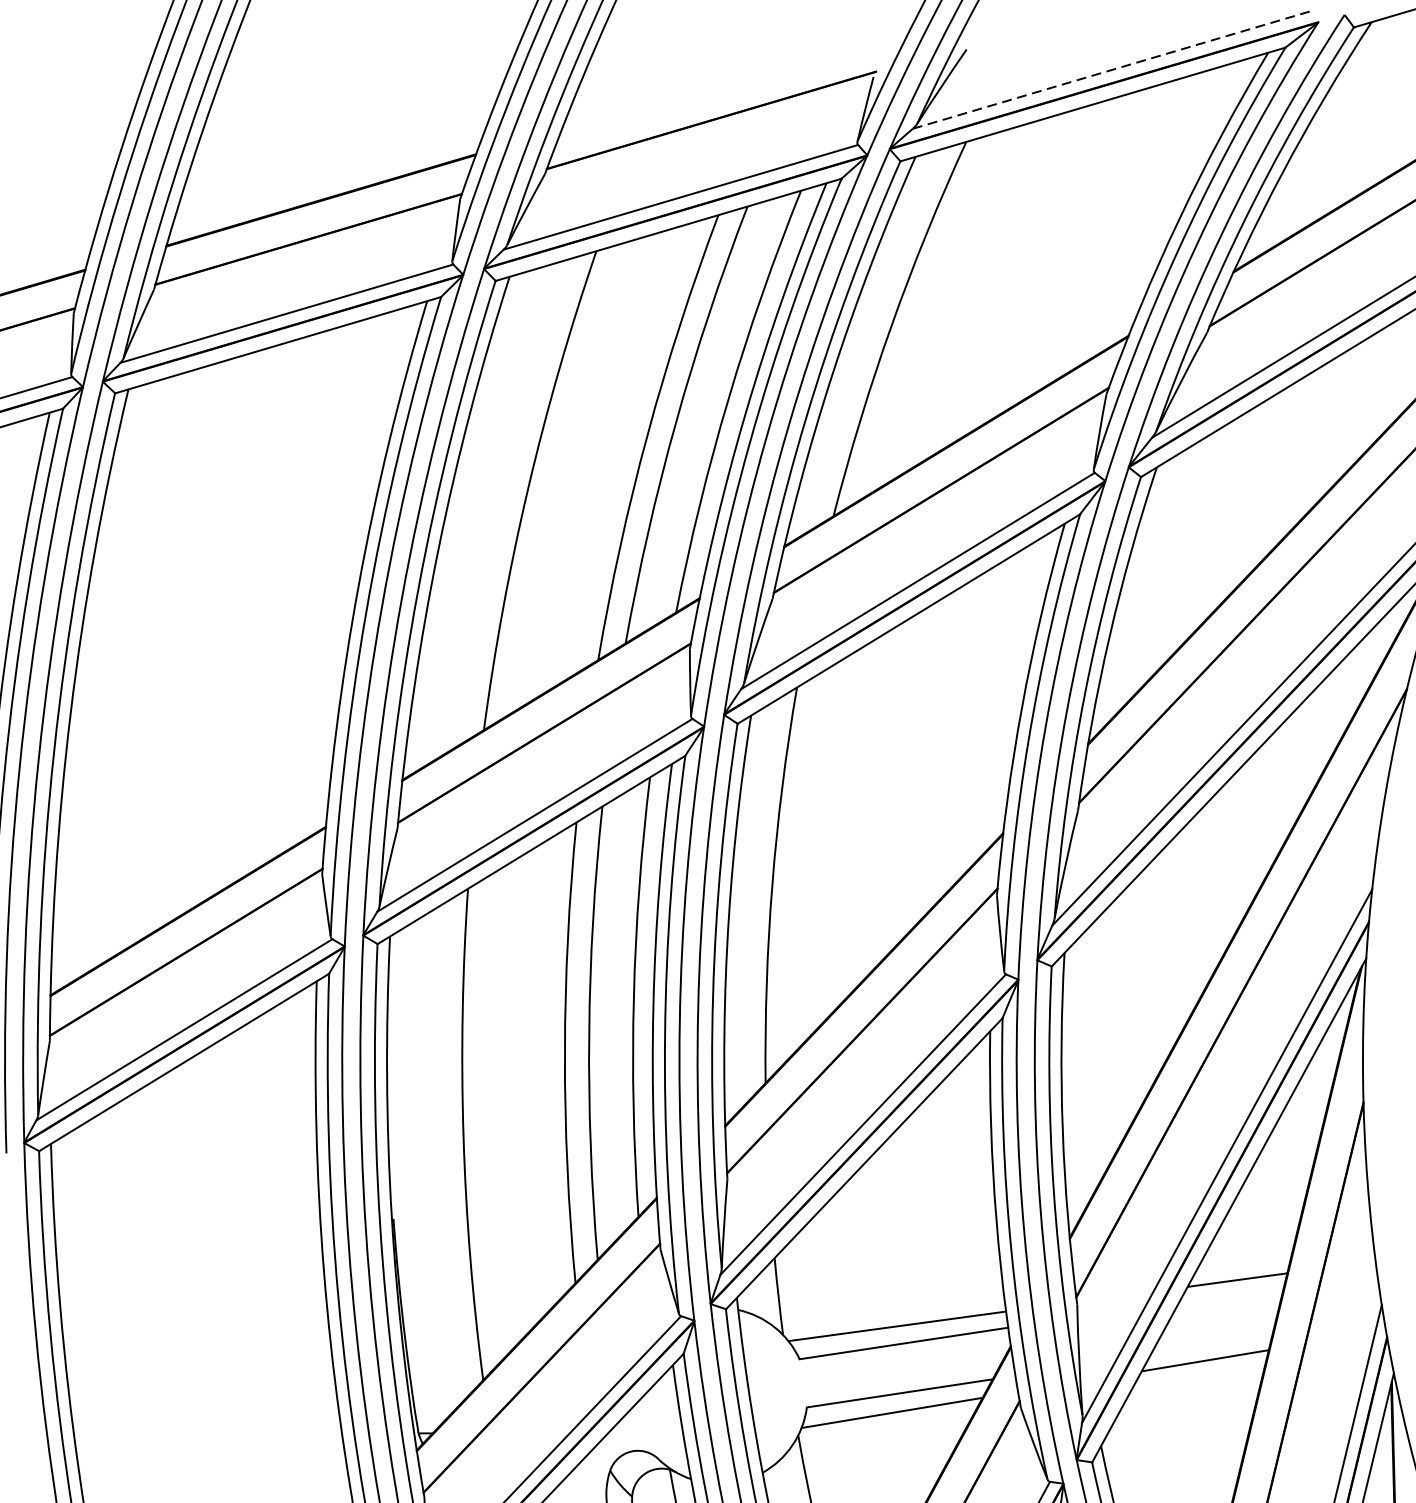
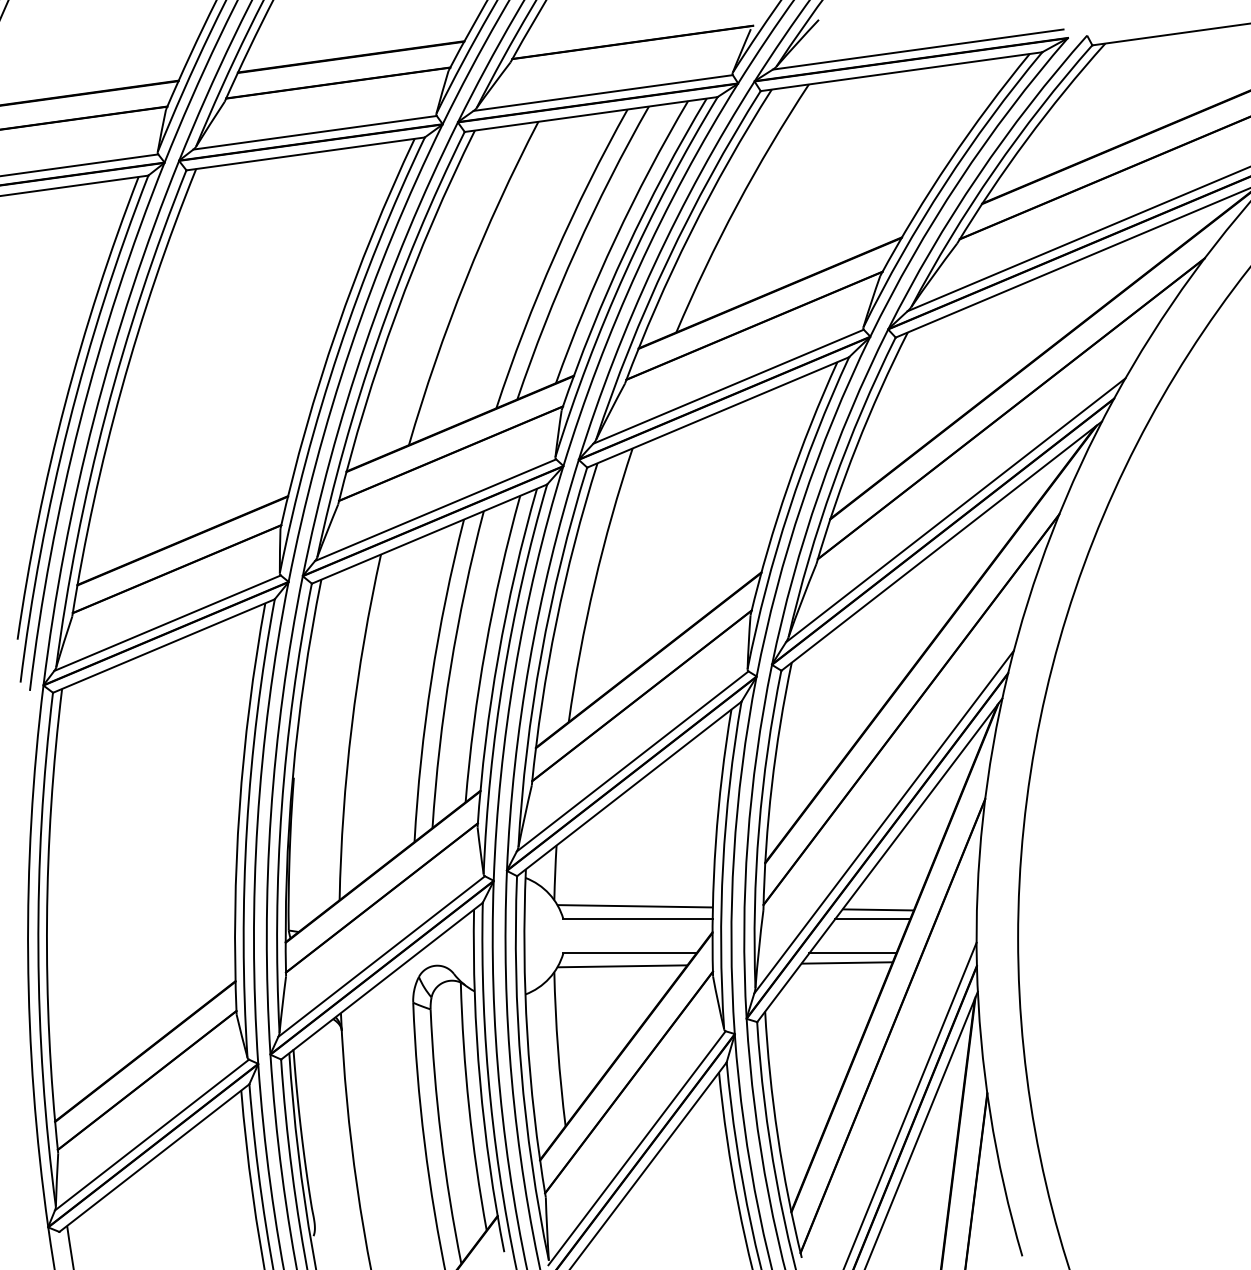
line: (1111, 69) -> (918, 49), dashed -> solid
line: (1231, 1293) -> (872, 918), added
line: (1210, 1346) -> (852, 953), added

